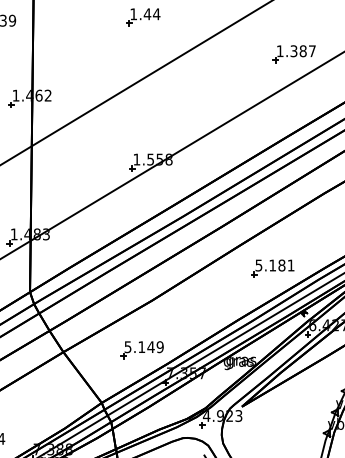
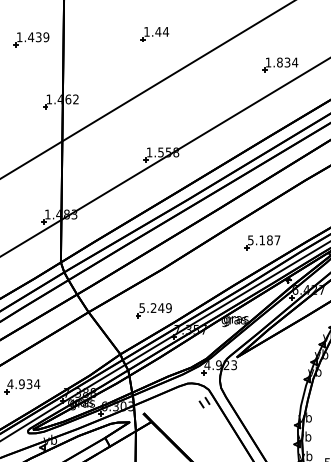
text: (303, 51) -> (287, 62), 1.387 -> 1.834
text: (291, 265) -> (277, 240), 5.181 -> 5.187
text: (141, 346) -> (153, 307), 5.149 -> 5.249

